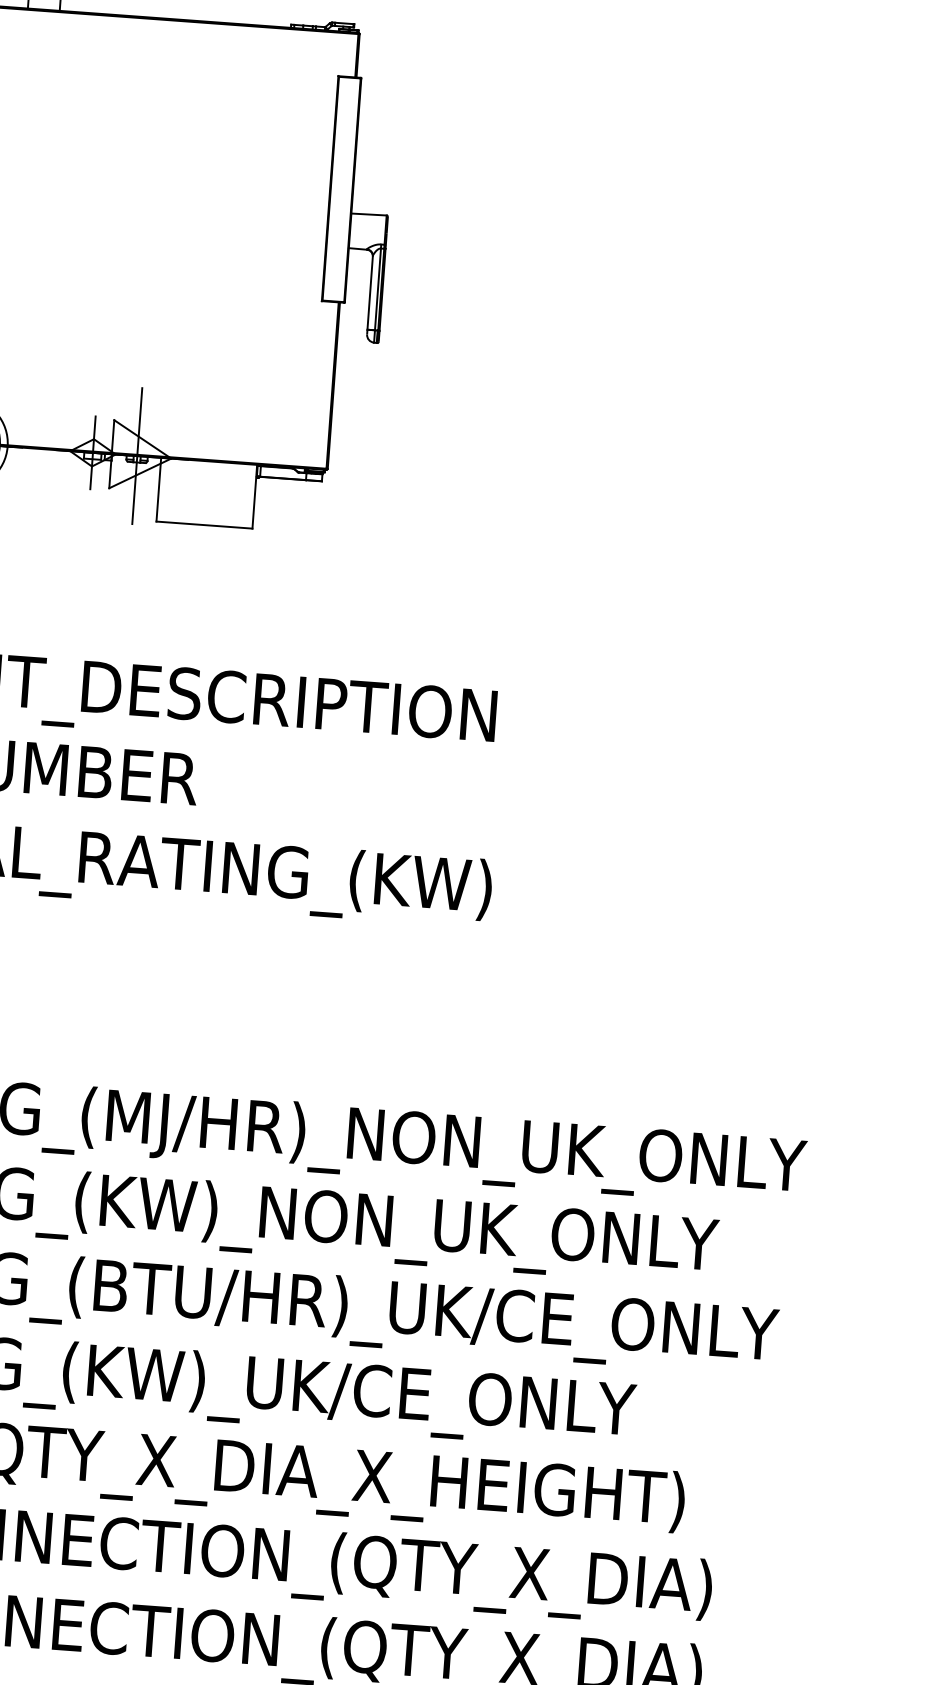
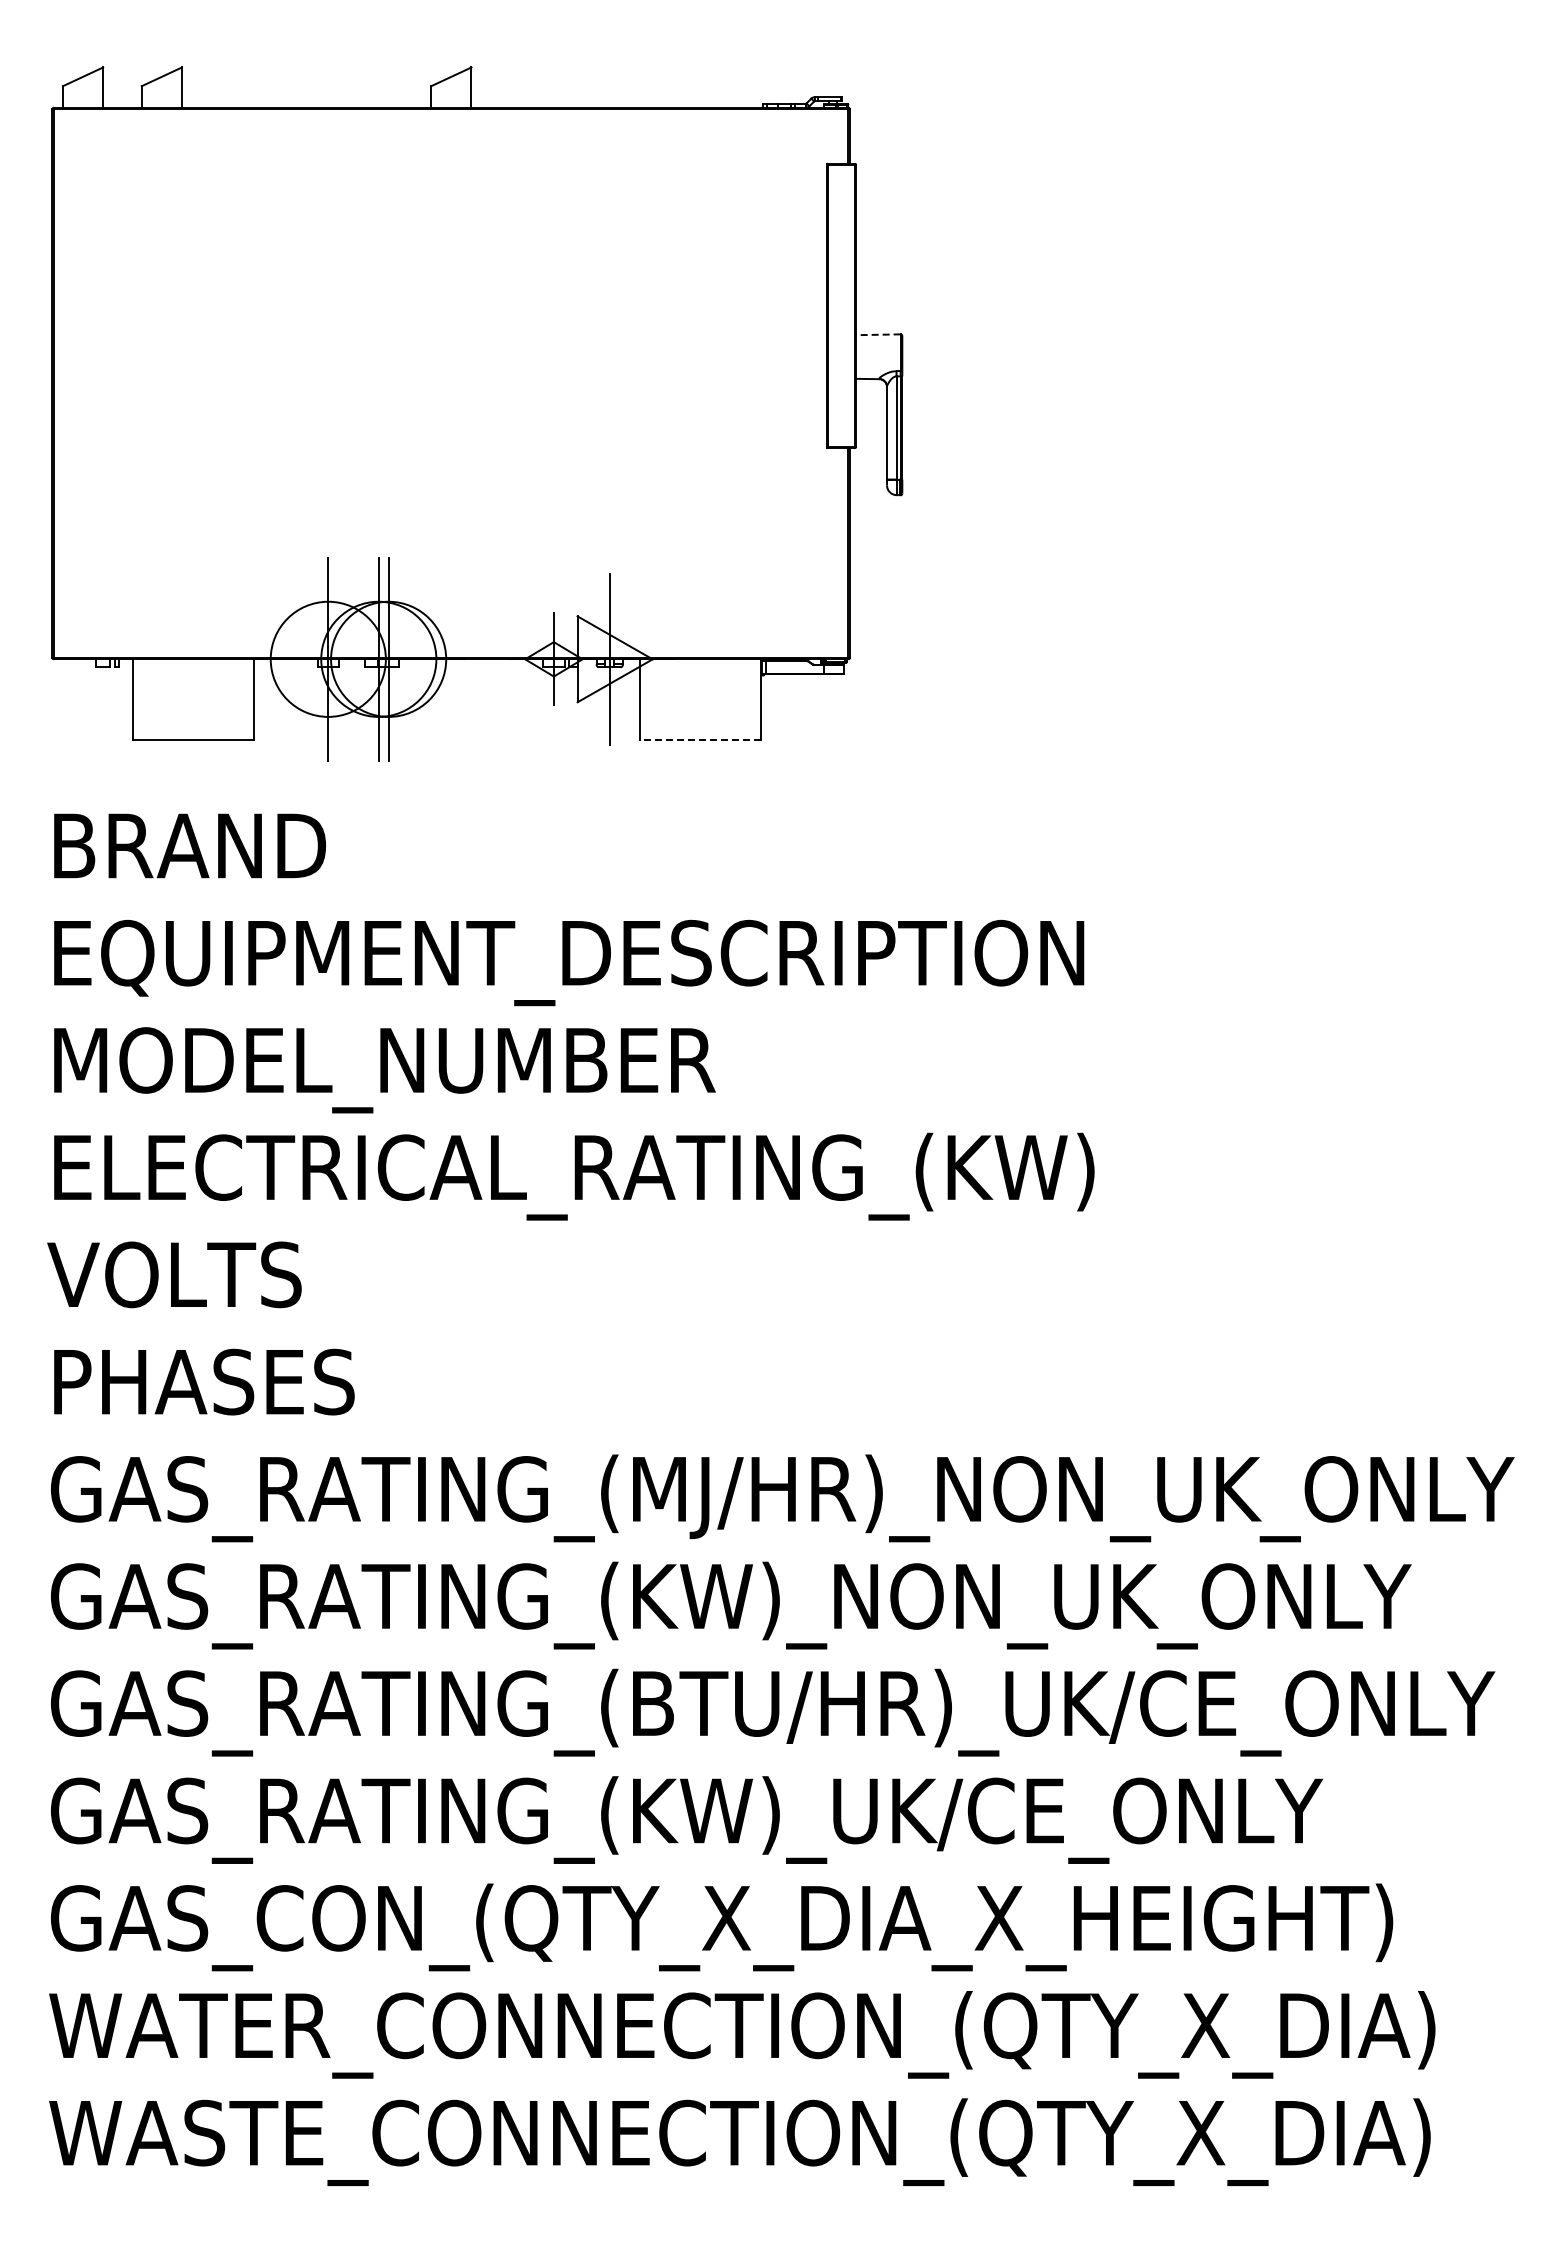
line: (368, 214) -> (877, 334), solid -> dashed
line: (204, 524) -> (700, 739), solid -> dashed

